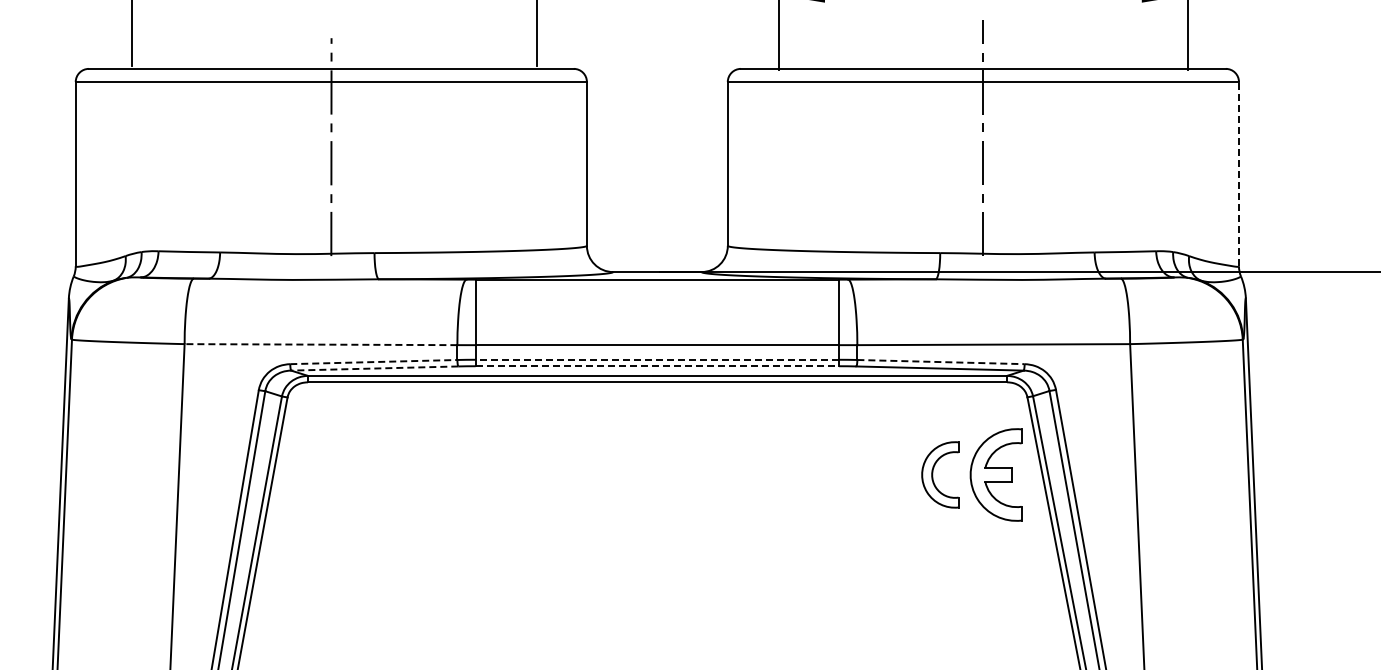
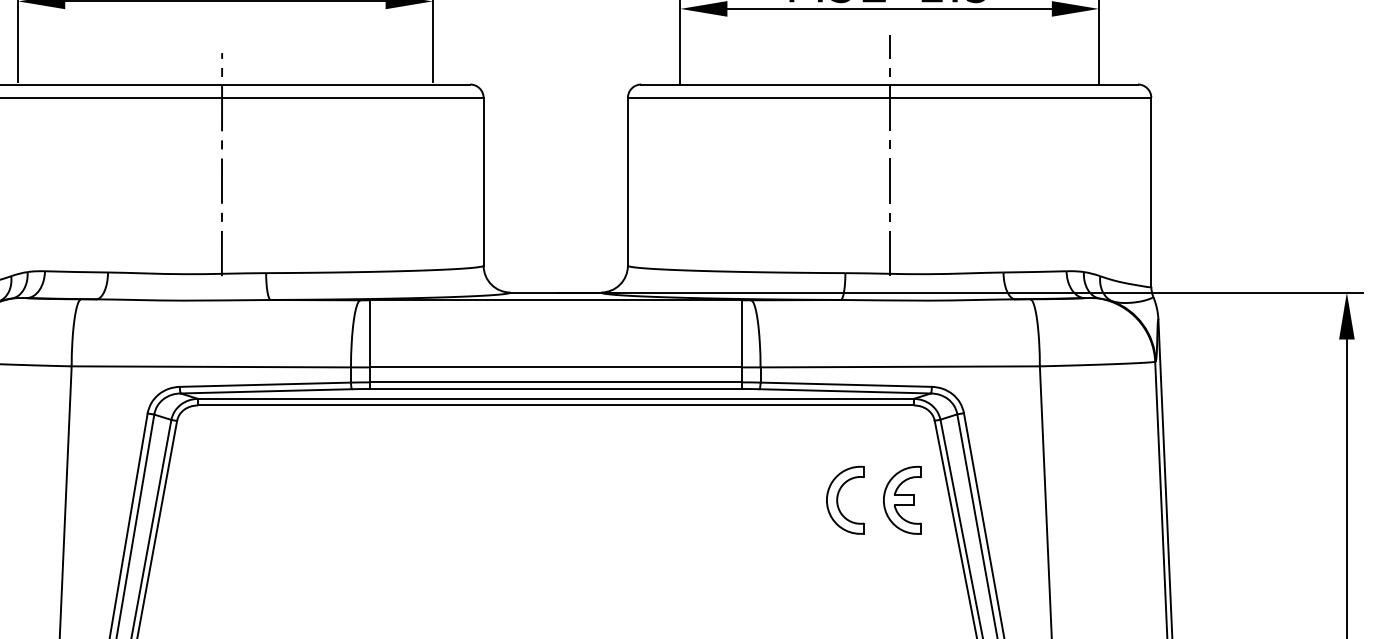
line: (1238, 173) -> (1150, 191), dashed -> solid
line: (320, 344) -> (210, 366), dashed -> solid
line: (657, 359) -> (555, 382), dashed -> solid
line: (373, 362) -> (265, 385), dashed -> solid
line: (941, 362) -> (846, 385), dashed -> solid
line: (657, 366) -> (555, 389), dashed -> solid
line: (374, 368) -> (266, 391), dashed -> solid
part: (995, 474) -> (902, 499), size x0.71

